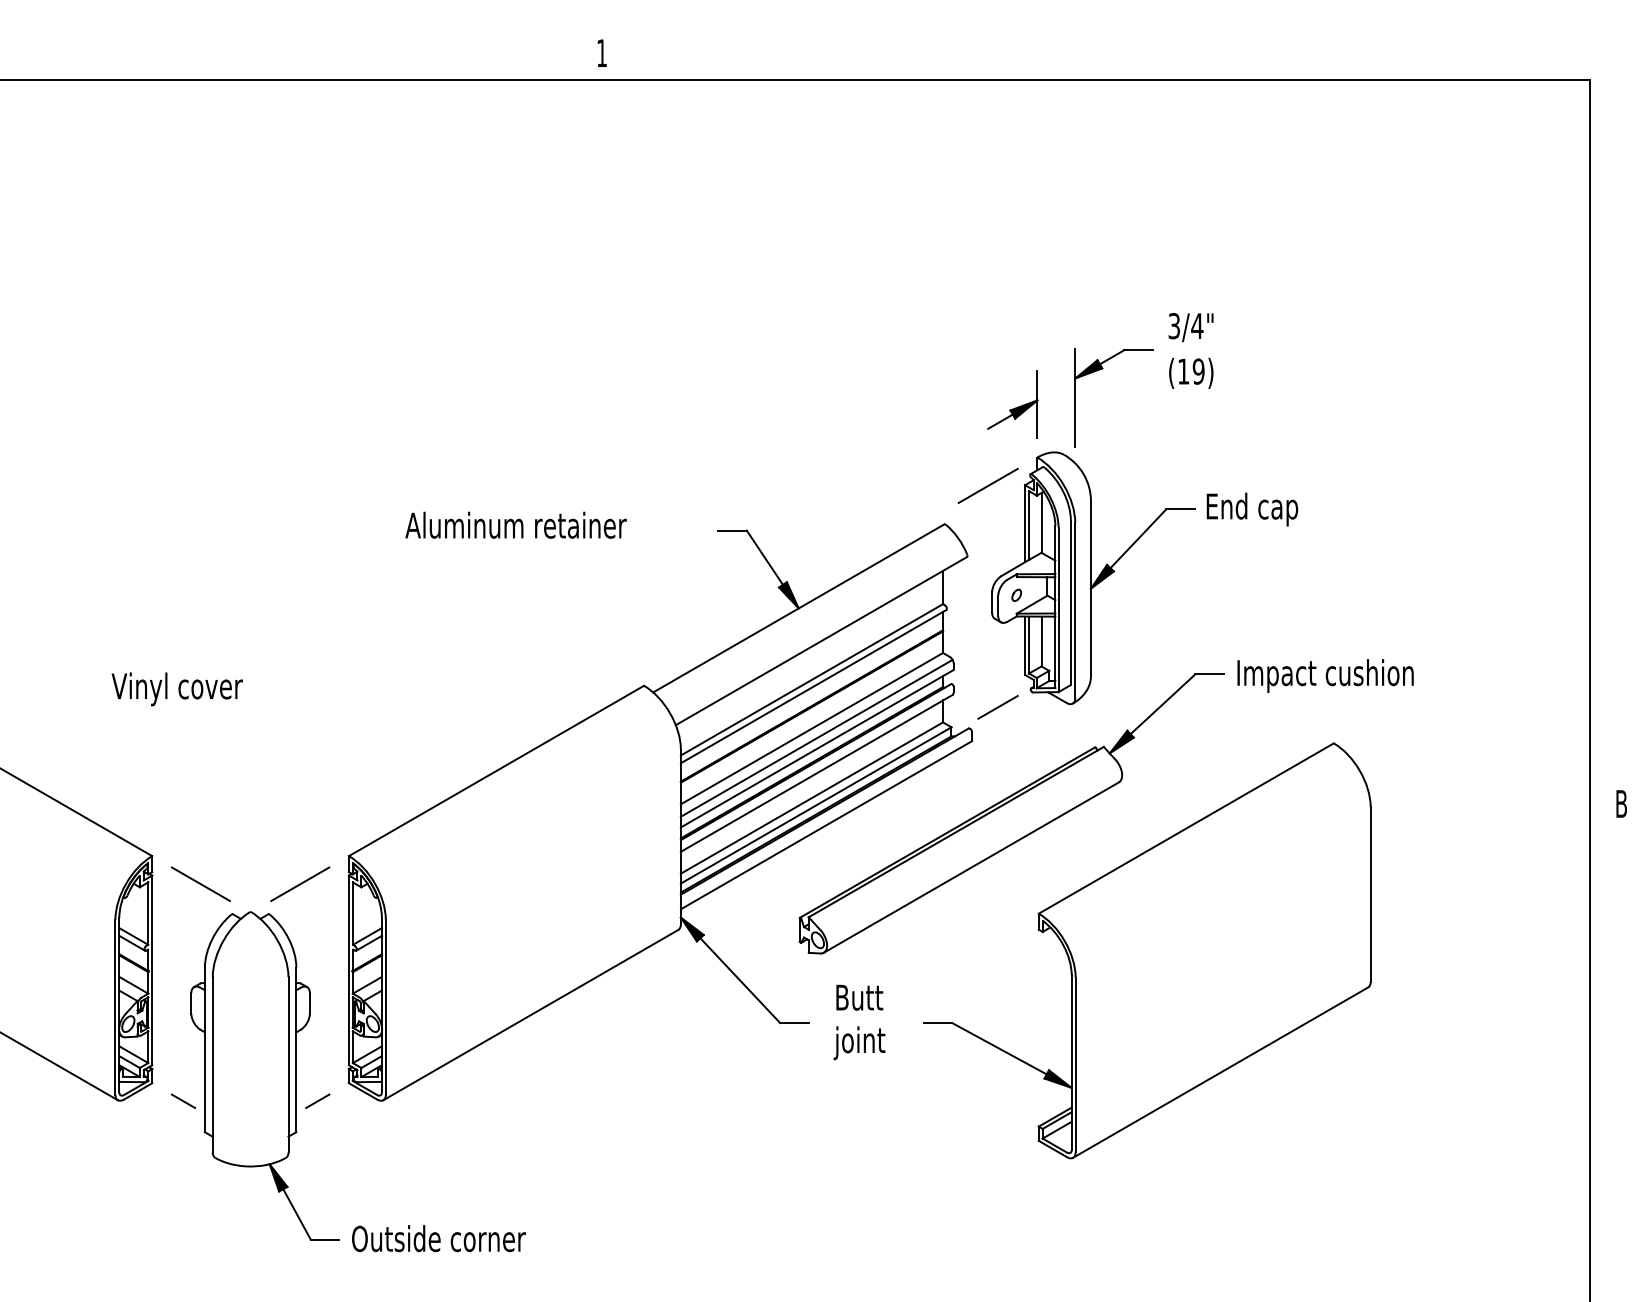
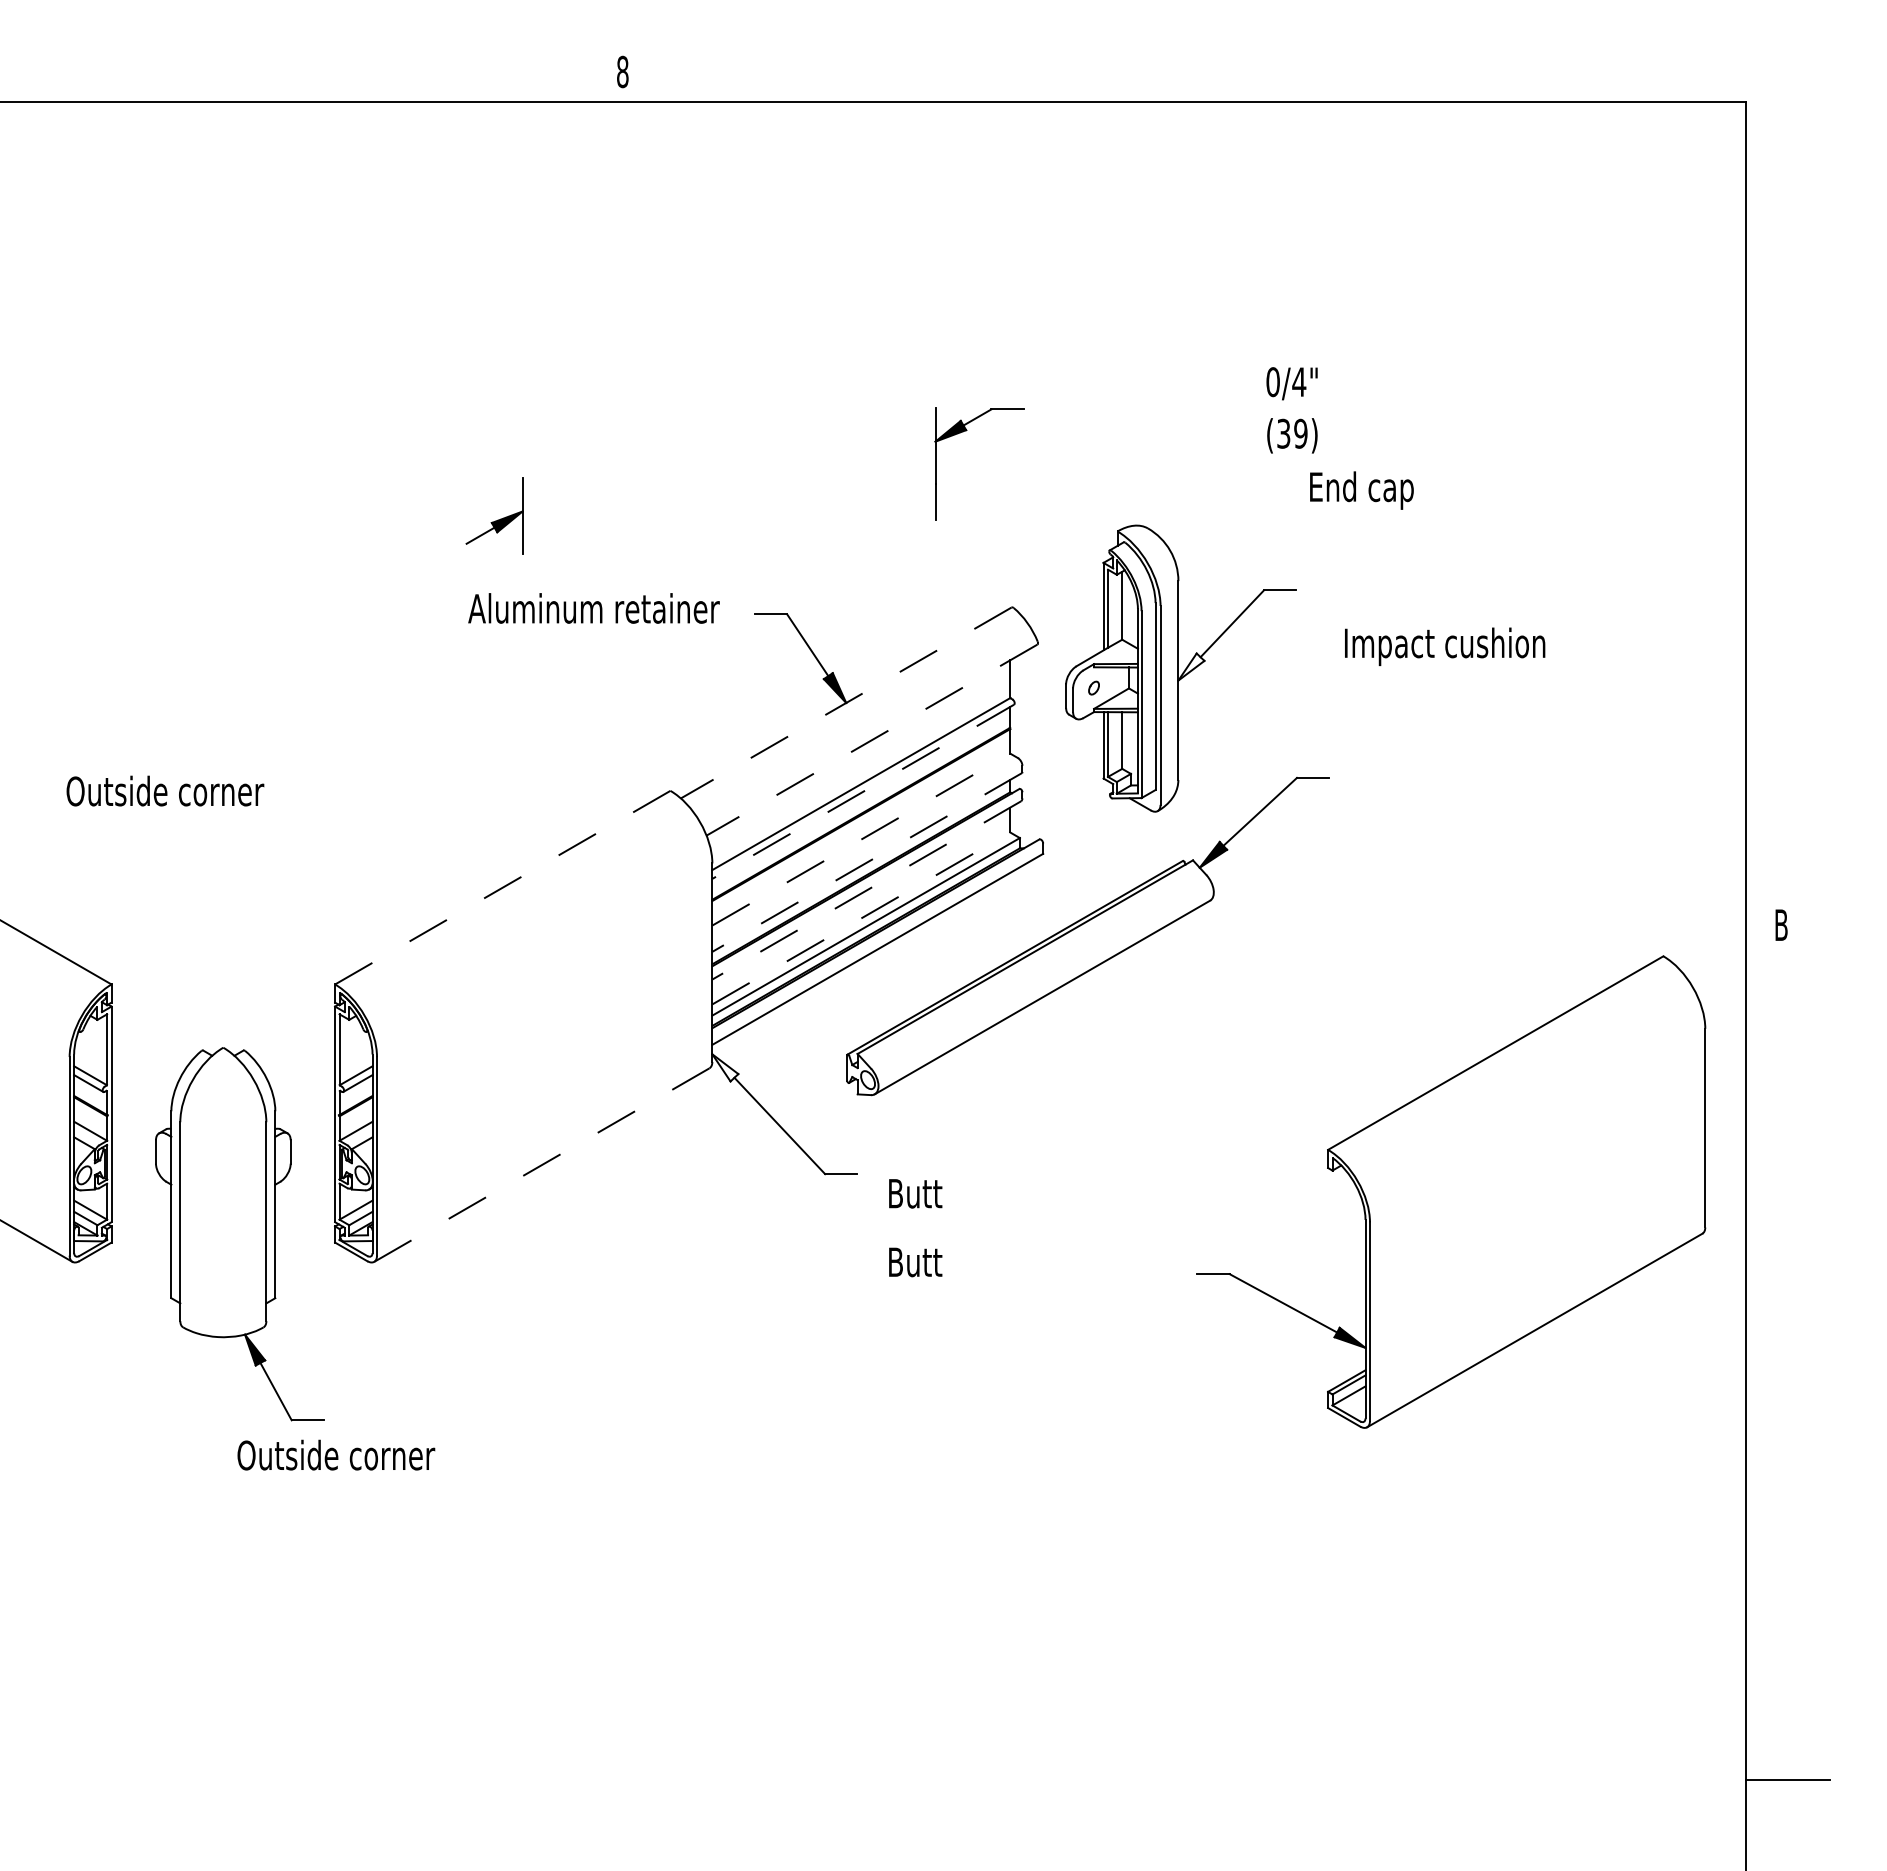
text: (601, 52) -> (622, 71), 1 -> 8
text: (1173, 326) -> (1272, 382), 3/4" -> 0/4"
part: (1102, 369) -> (966, 431), moved
text: (1183, 371) -> (1283, 433), (19) -> (39)
part: (1012, 403) -> (494, 515), moved
line: (988, 485) -> (1061, 563), removed
text: (1252, 509) -> (1361, 490), moved
text: (515, 525) -> (593, 608), moved
fill: (1102, 576) -> (1191, 666), removed
line: (798, 608) -> (846, 702), solid -> dashed
line: (820, 641) -> (871, 740), solid -> dashed
text: (1325, 675) -> (1445, 646), moved
line: (813, 687) -> (862, 792), solid -> dashed
text: (198, 688) -> (164, 794), Vinyl cover -> Outside corner
line: (997, 707) -> (1072, 815), removed
line: (812, 728) -> (861, 839), solid -> dashed
line: (816, 738) -> (866, 850), removed
line: (817, 748) -> (867, 862), solid -> dashed
line: (496, 770) -> (502, 887), solid -> dashed
line: (816, 773) -> (866, 890), solid -> dashed
line: (812, 798) -> (861, 918), solid -> dashed
line: (200, 884) -> (166, 1016), removed
line: (300, 884) -> (279, 1016), removed
fill: (692, 929) -> (725, 1067), removed
part: (1147, 950) -> (1451, 1191), moved
text: (859, 997) -> (915, 1262), moved
line: (530, 1015) -> (541, 1165), solid -> dashed
text: (859, 1043) -> (915, 1197), joint -> Butt
line: (183, 1100) -> (146, 1262), removed
line: (317, 1100) -> (299, 1262), removed
text: (439, 1238) -> (336, 1454), moved

